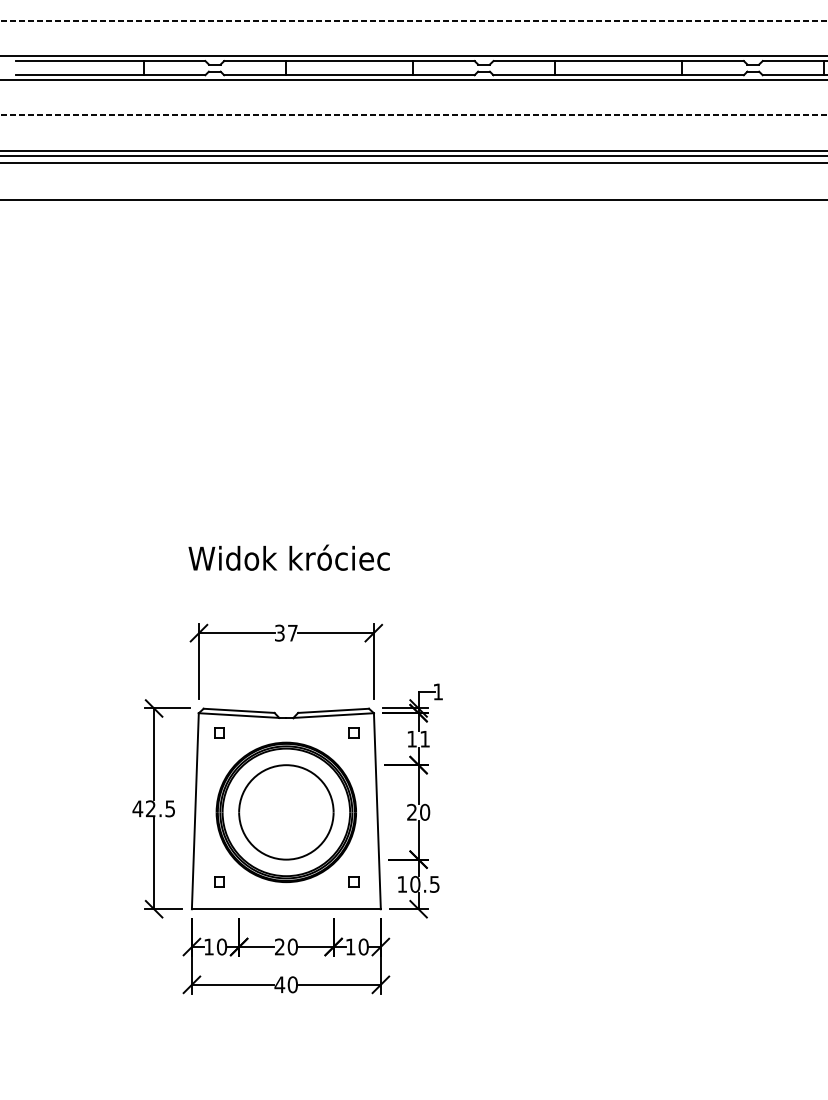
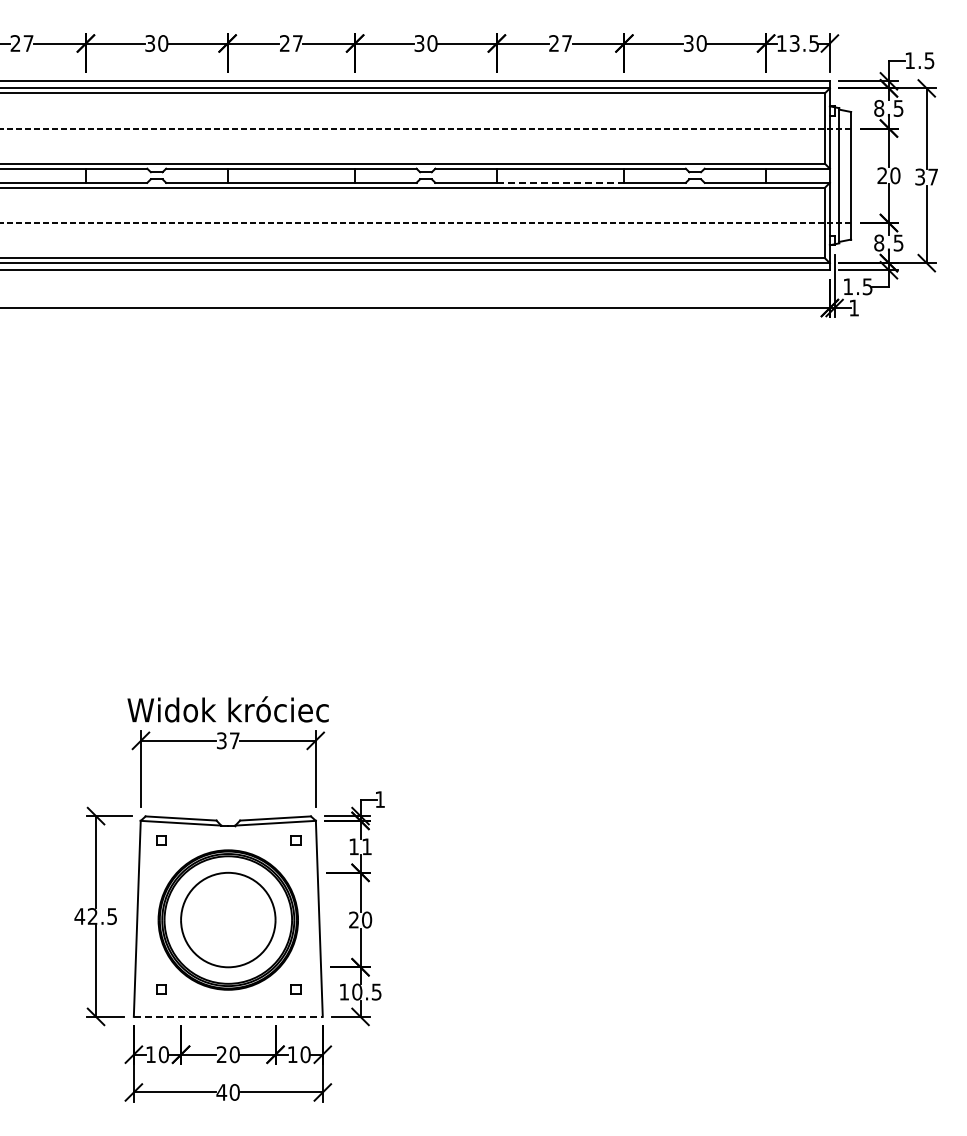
line: (618, 74) -> (560, 182), solid -> dashed
text: (288, 557) -> (227, 709), moved
line: (286, 908) -> (228, 1016), solid -> dashed

